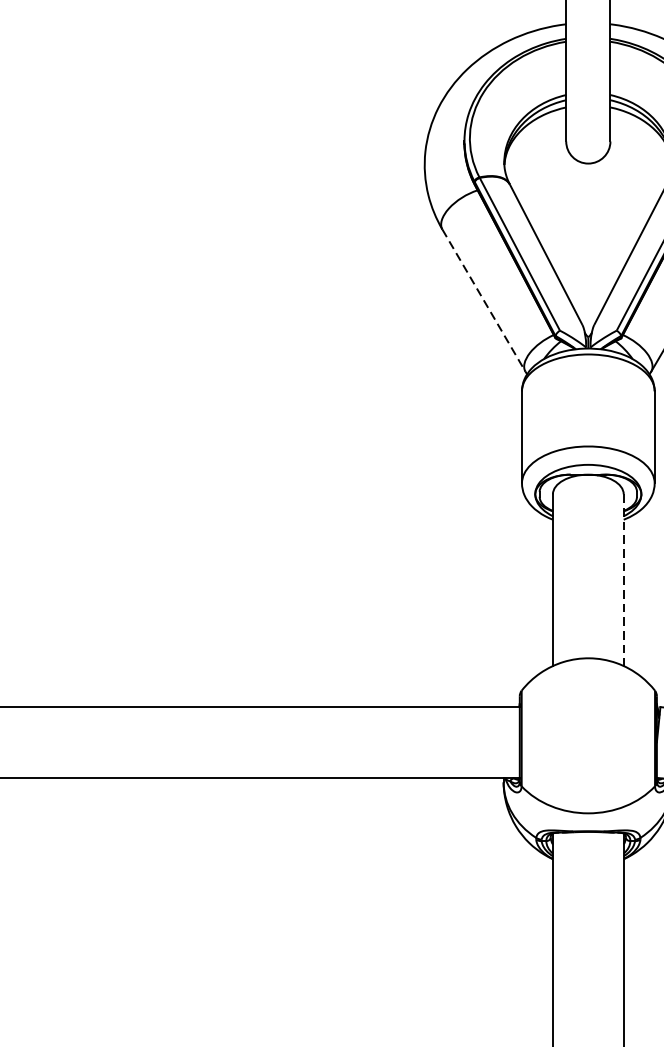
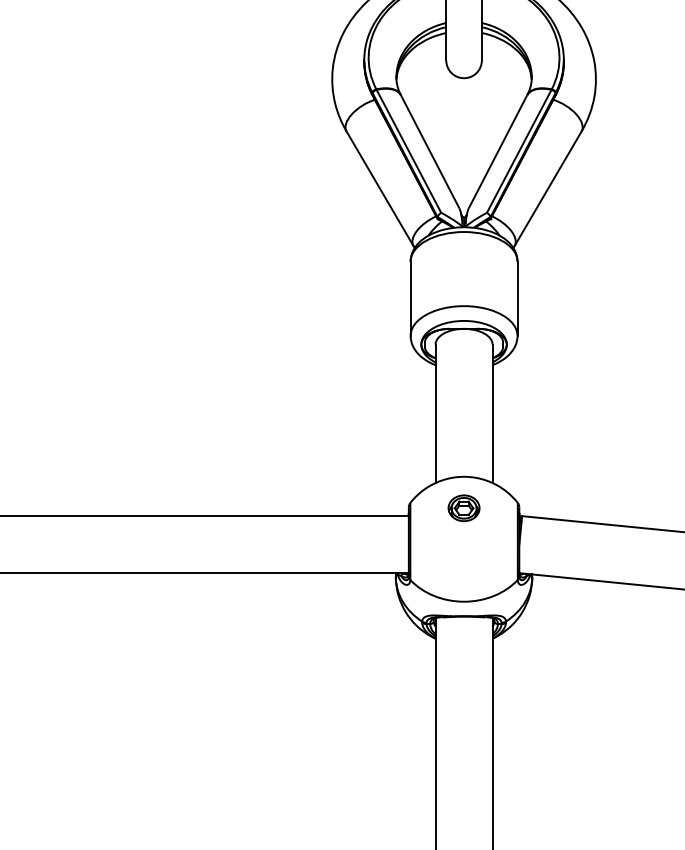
line: (484, 301) -> (380, 189), dashed -> solid
line: (623, 580) -> (492, 414), dashed -> solid
part: (587, 697) -> (463, 508), added

